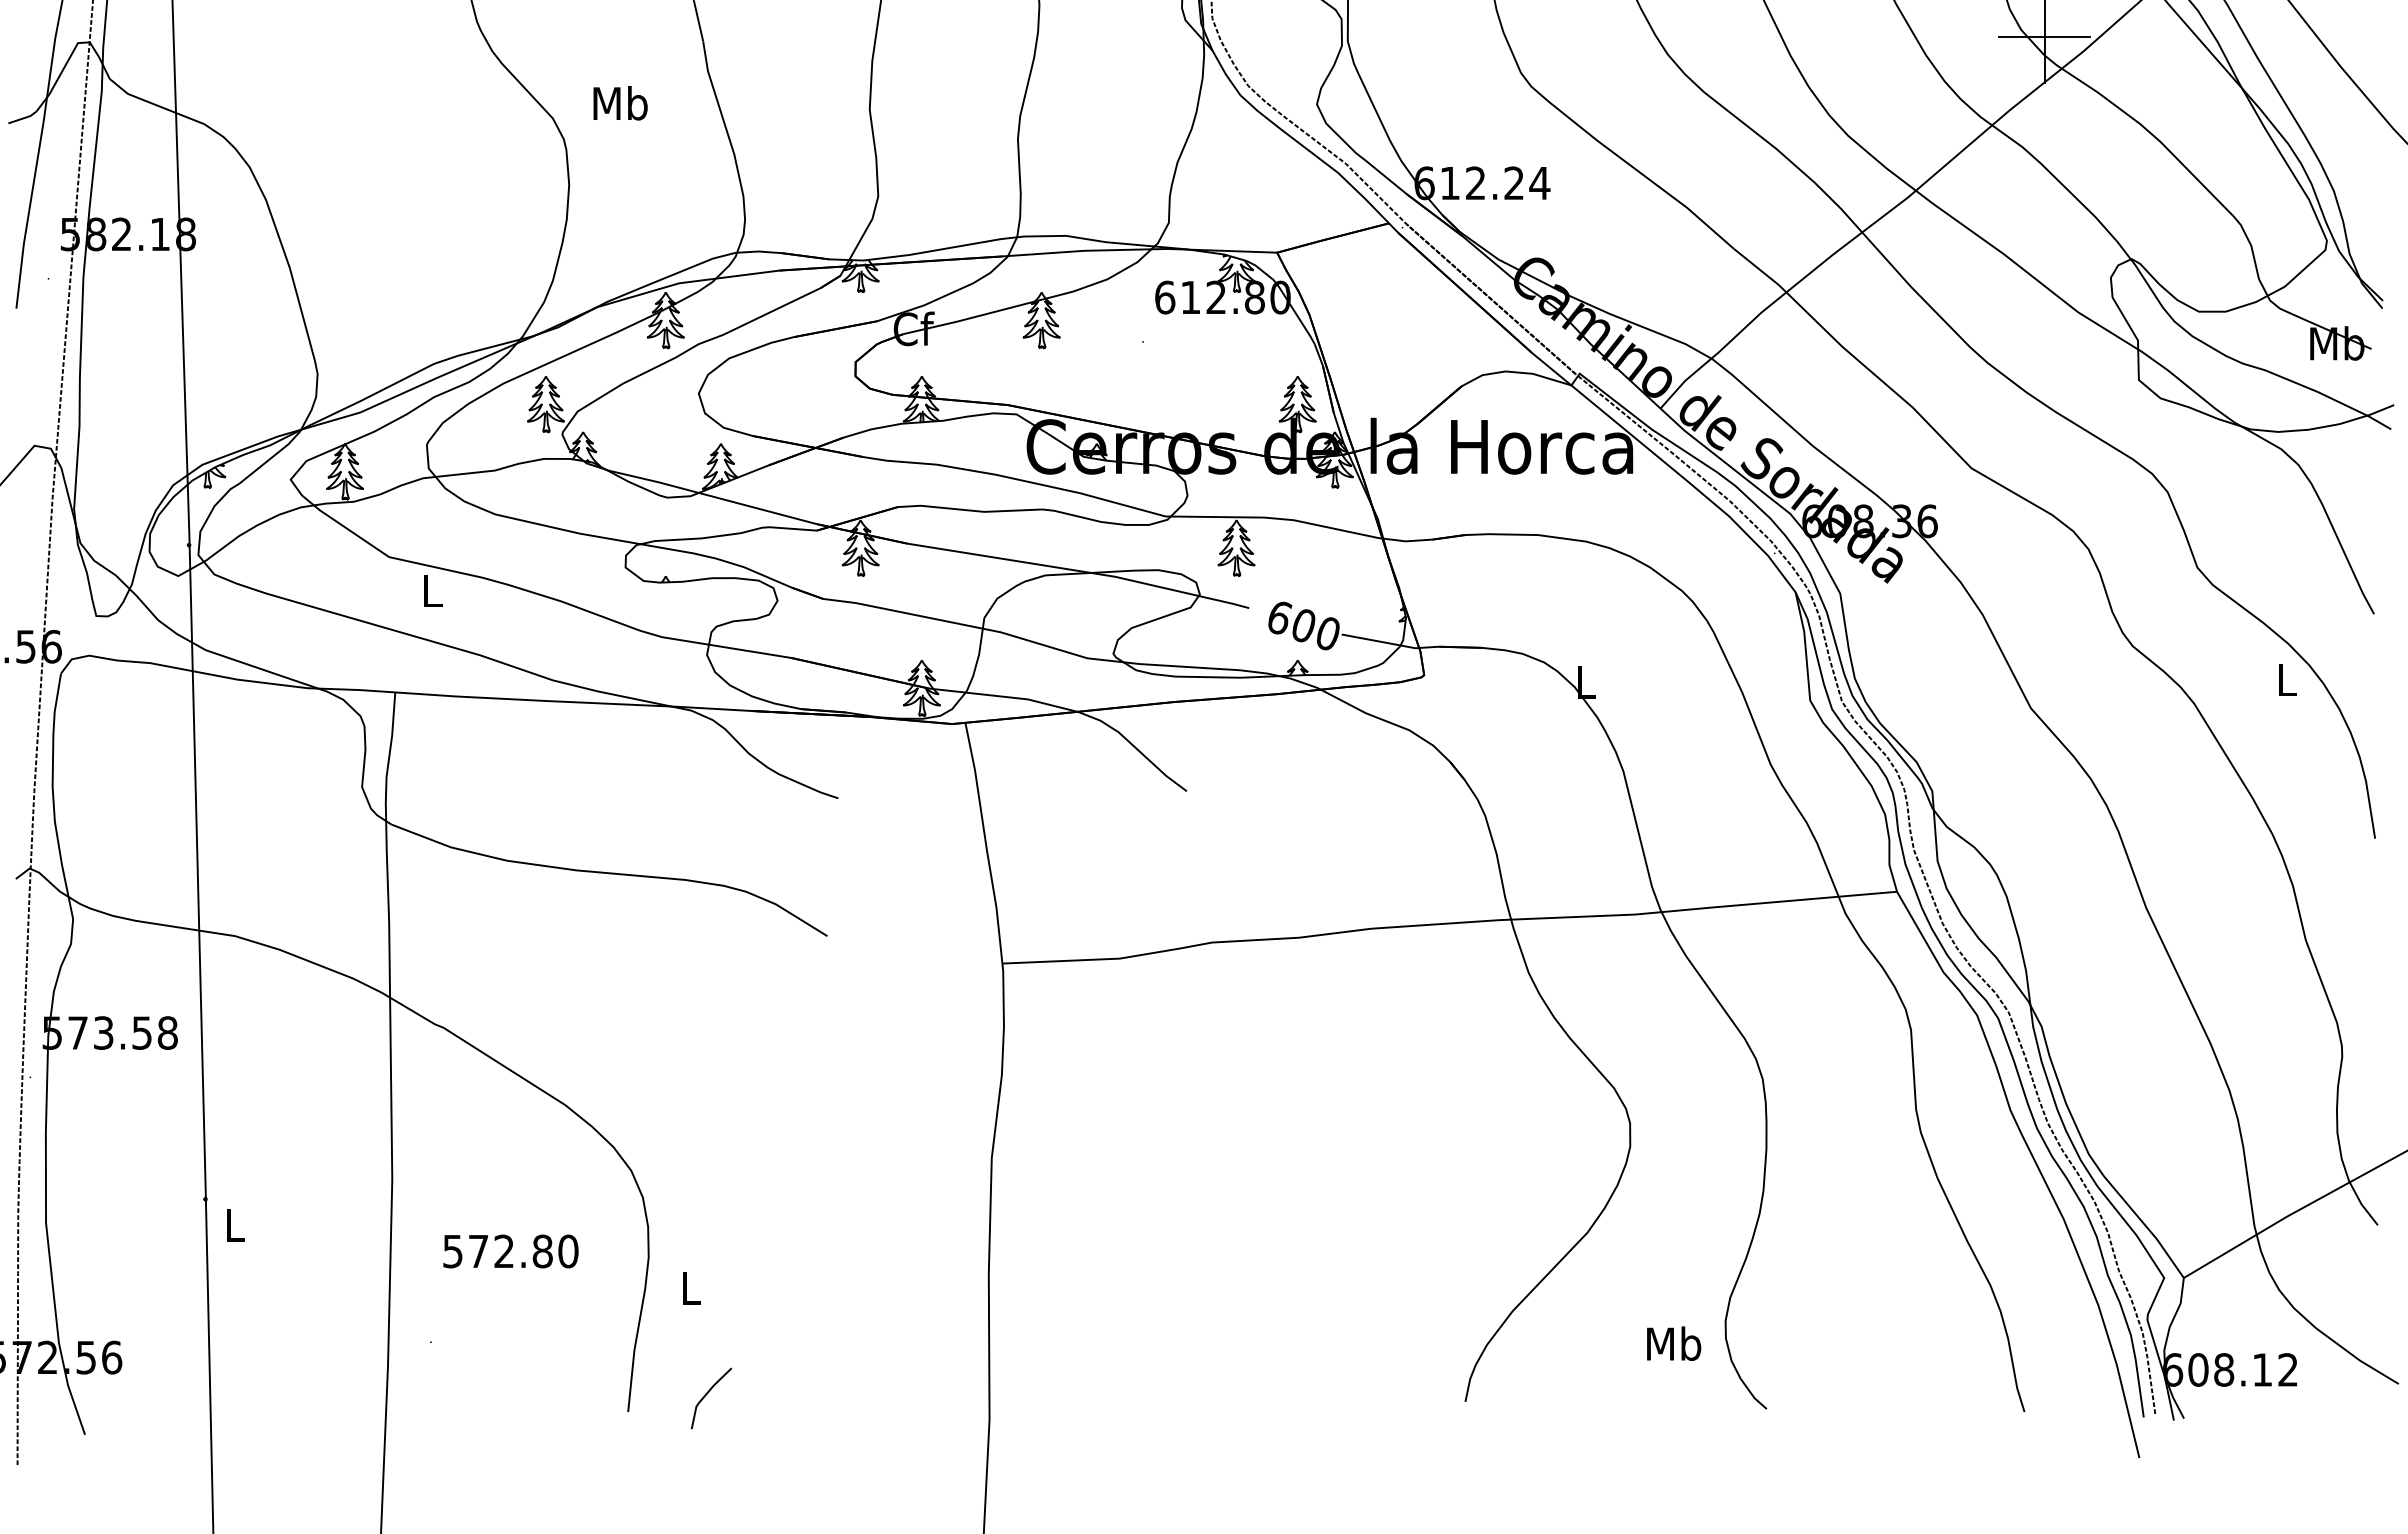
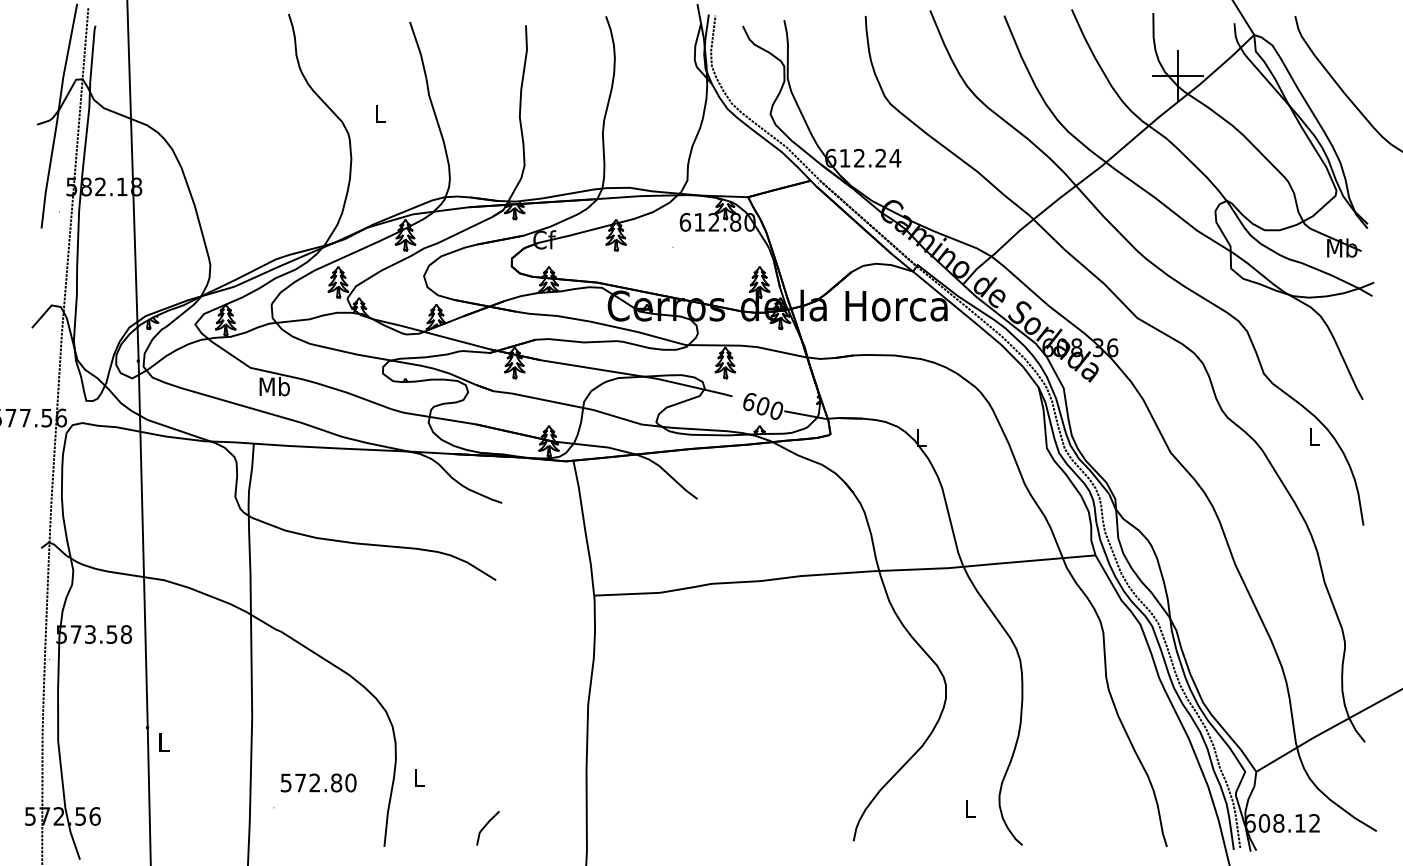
text: (621, 103) -> (380, 113), Mb -> L
text: (432, 590) -> (274, 386), L -> Mb
text: (510, 1250) -> (318, 782), moved
text: (1673, 1343) -> (970, 808), Mb -> L
line: (708, 1395) -> (486, 826), moved

